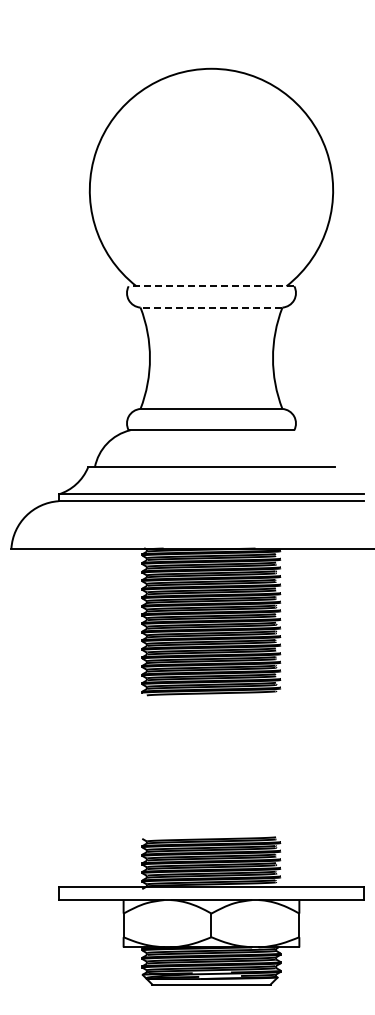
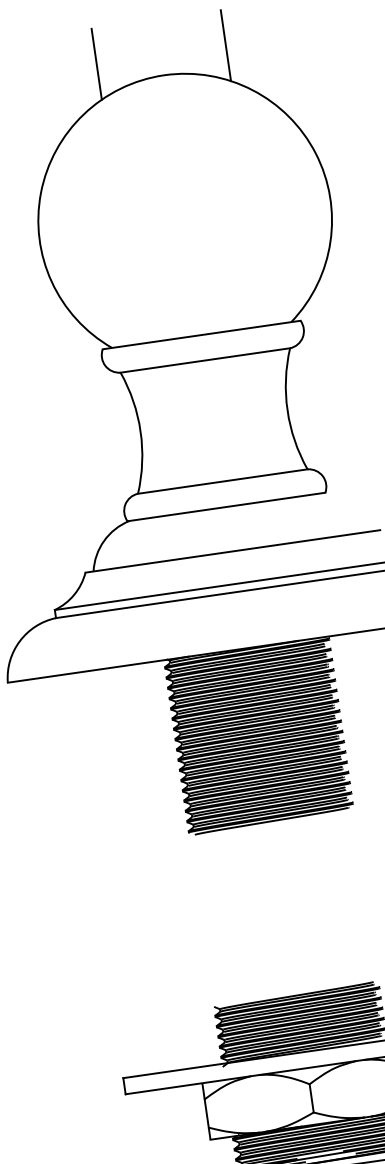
line: (157, 51) -> (96, 63), added
line: (265, 51) -> (225, 45), added
line: (211, 286) -> (201, 335), dashed -> solid
line: (211, 307) -> (205, 360), dashed -> solid

